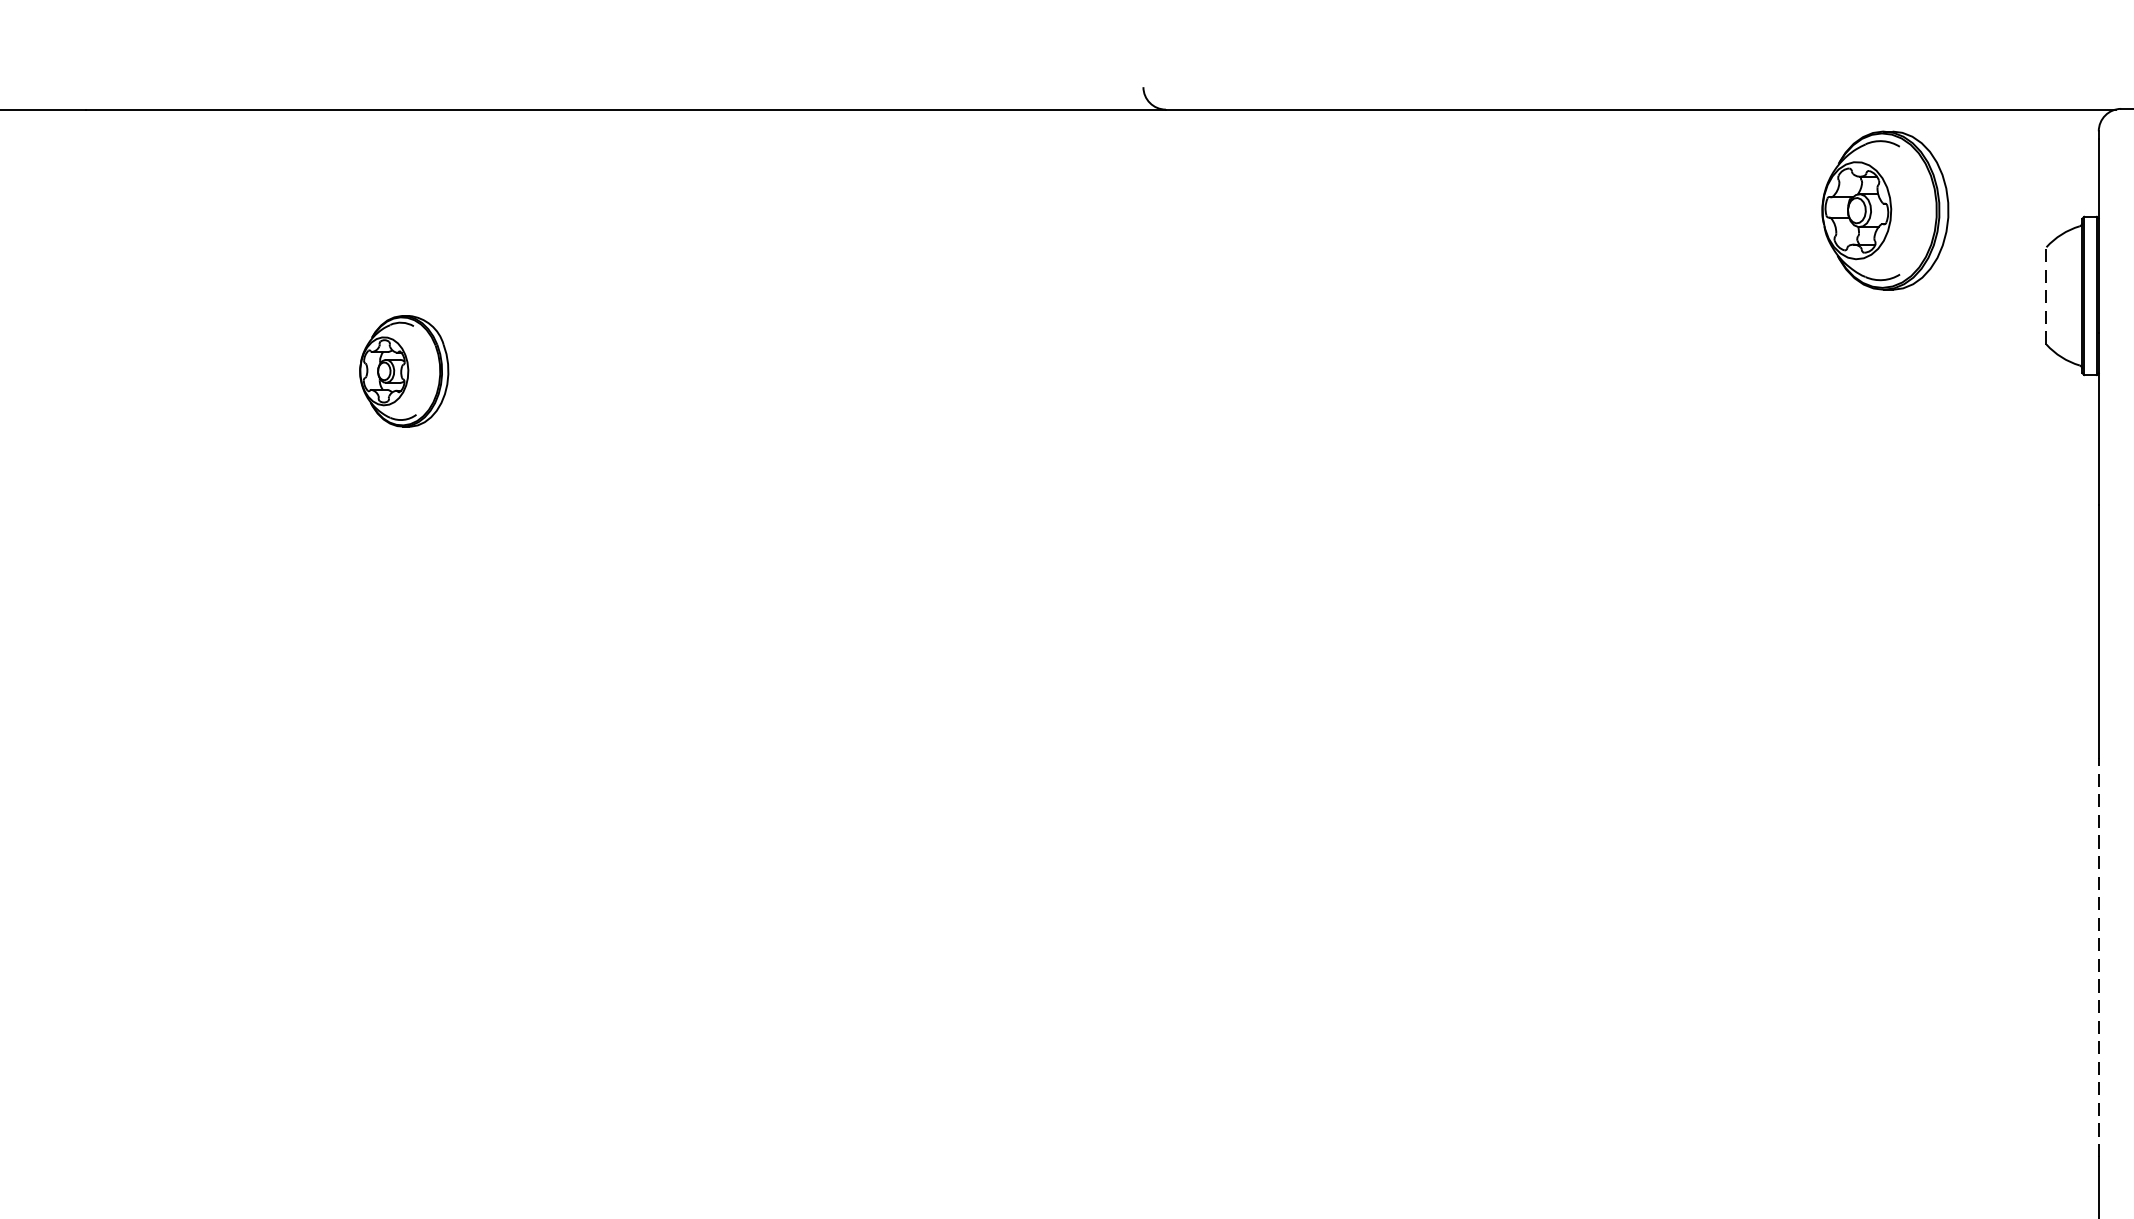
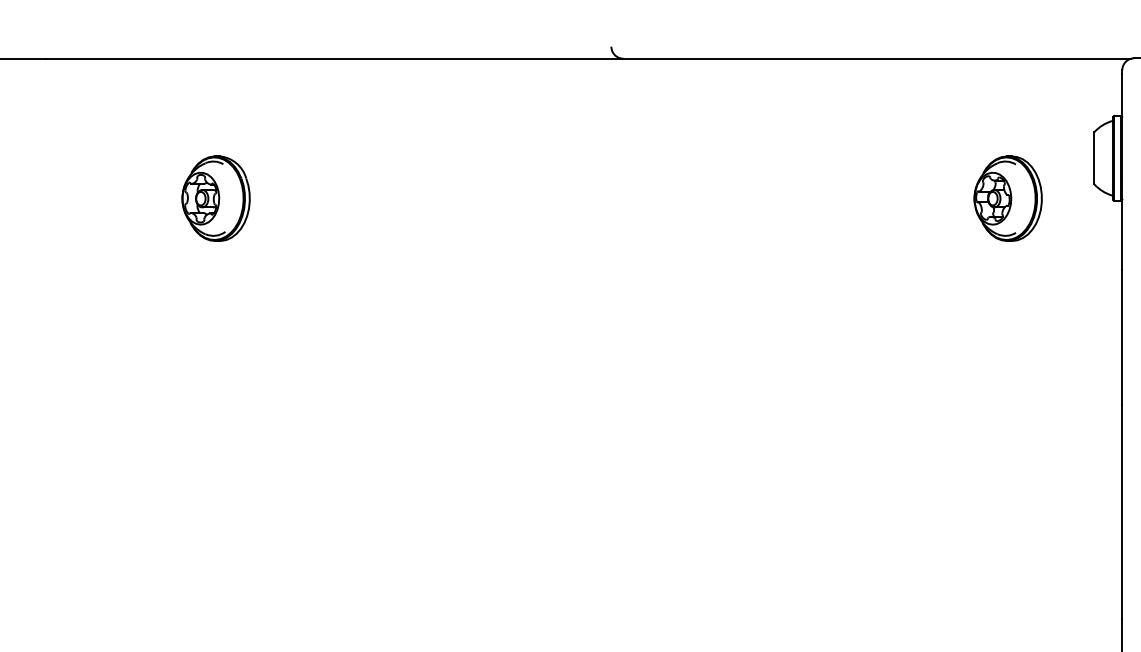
part: (1884, 210) -> (1007, 198), moved
line: (2046, 294) -> (1094, 157), dashed -> solid
part: (403, 371) -> (215, 198), size x1.43
line: (2099, 958) -> (1122, 512), dashed -> solid

